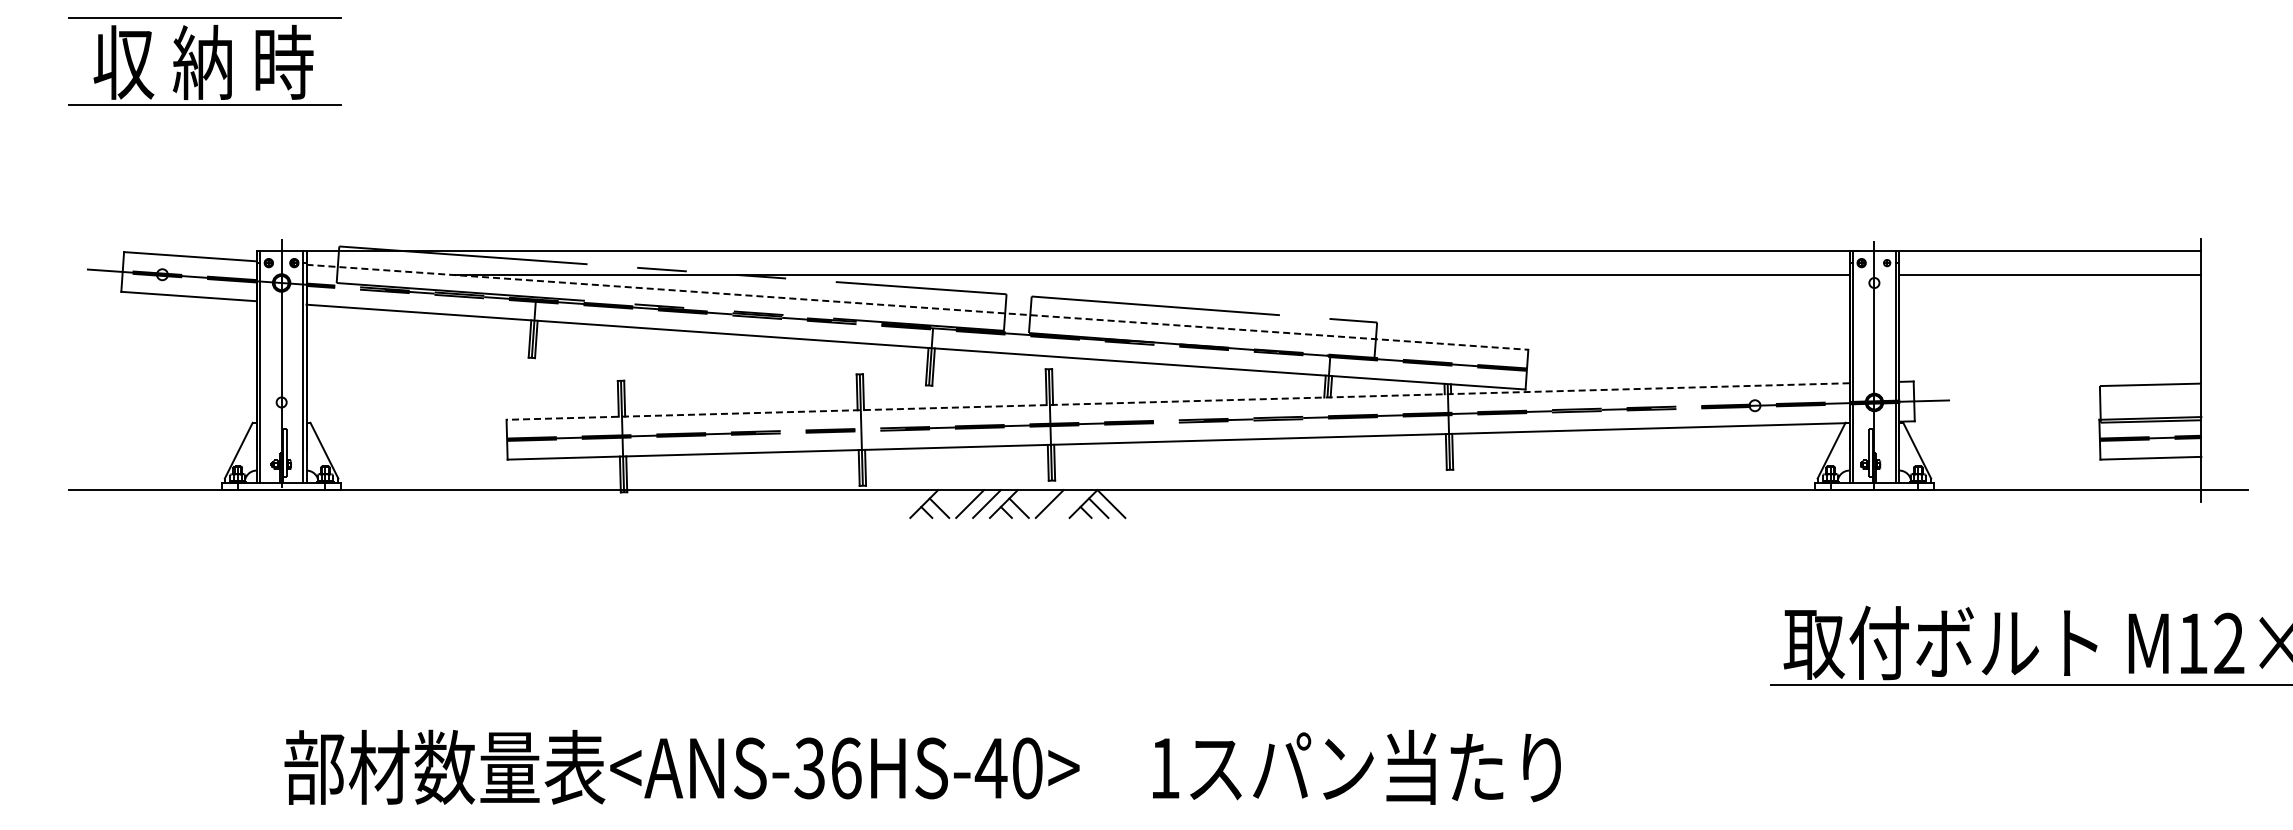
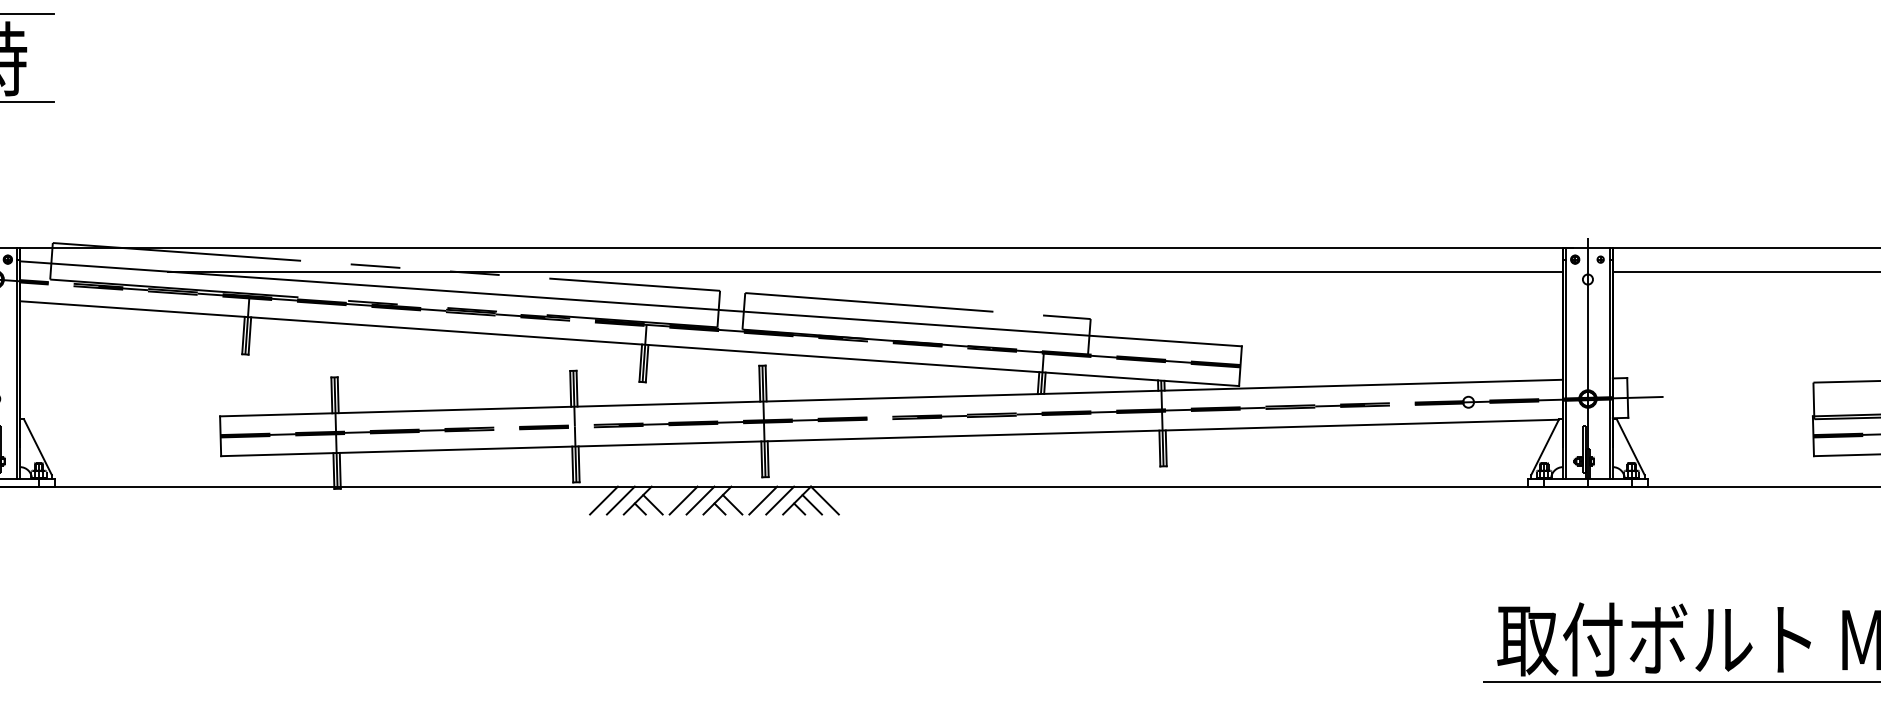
line: (917, 307) -> (631, 304), dashed -> solid
line: (1178, 401) -> (892, 398), dashed -> solid
line: (890, 503) -> (604, 500), added
line: (907, 503) -> (621, 500), added
line: (1066, 503) -> (780, 500), added

